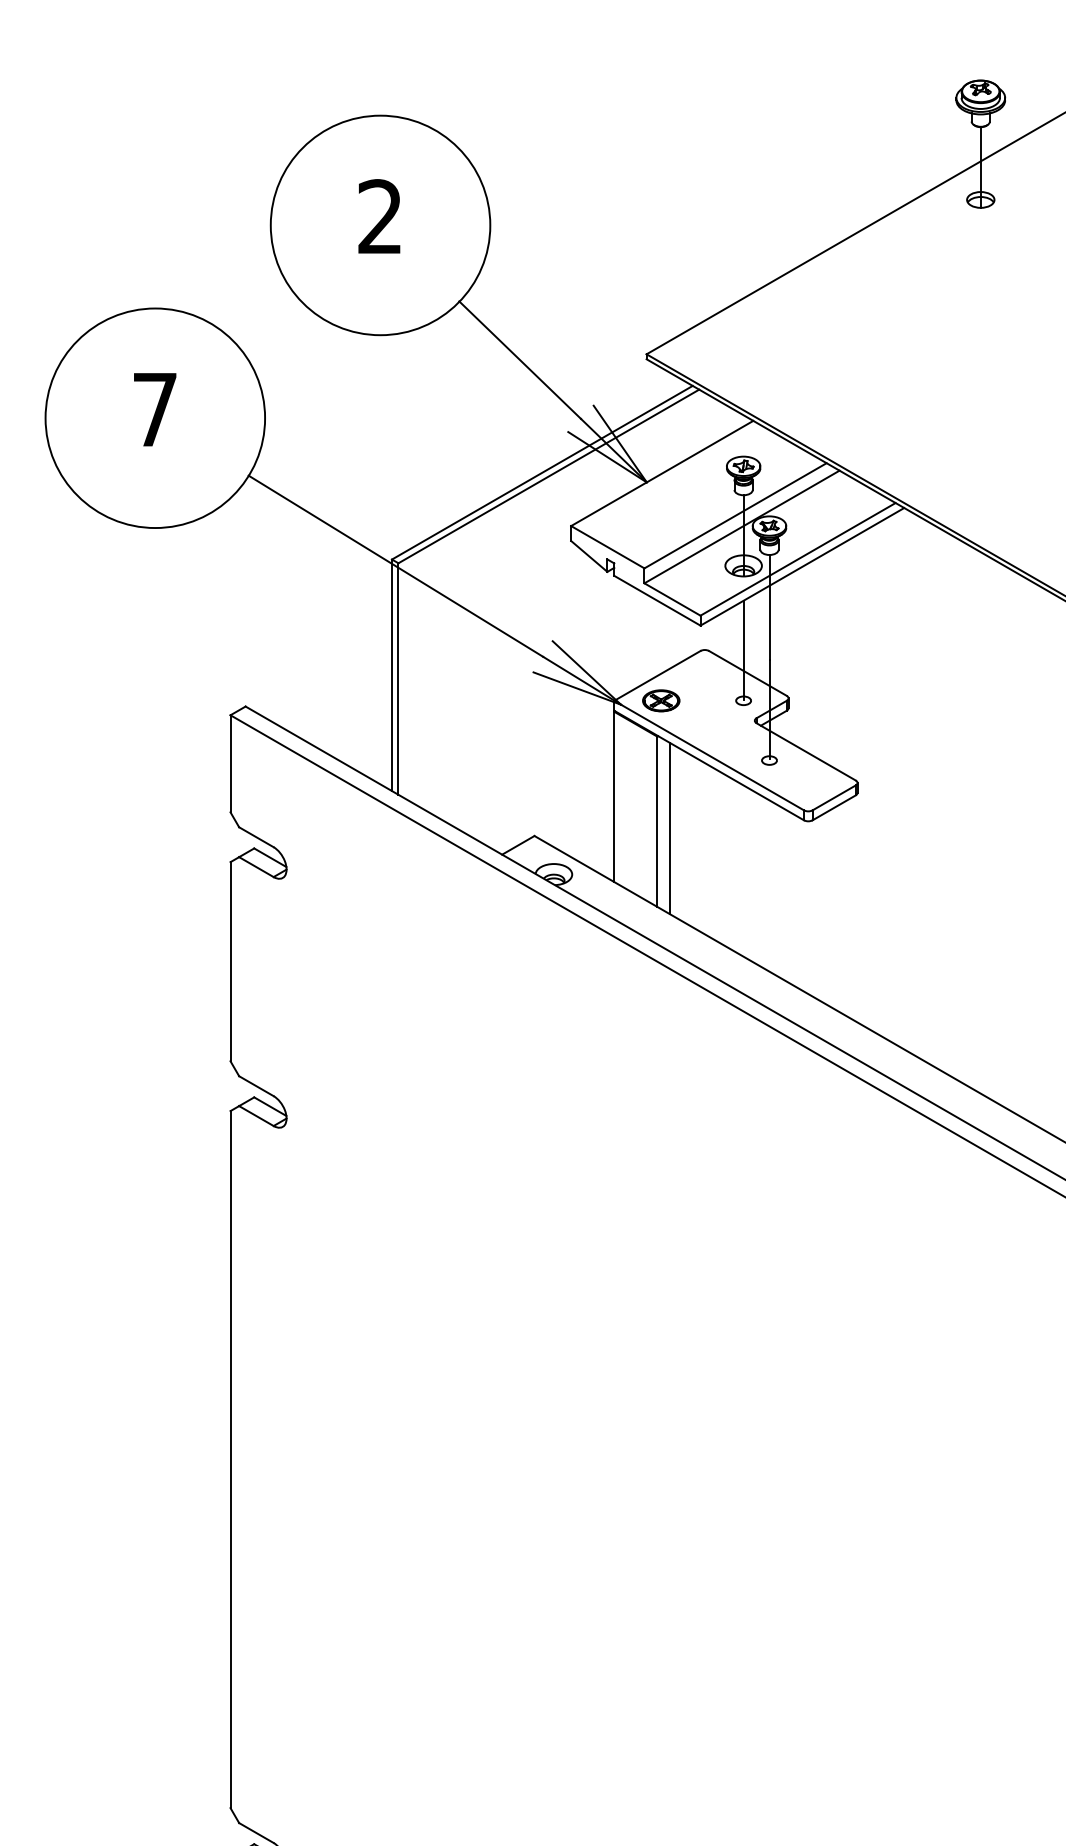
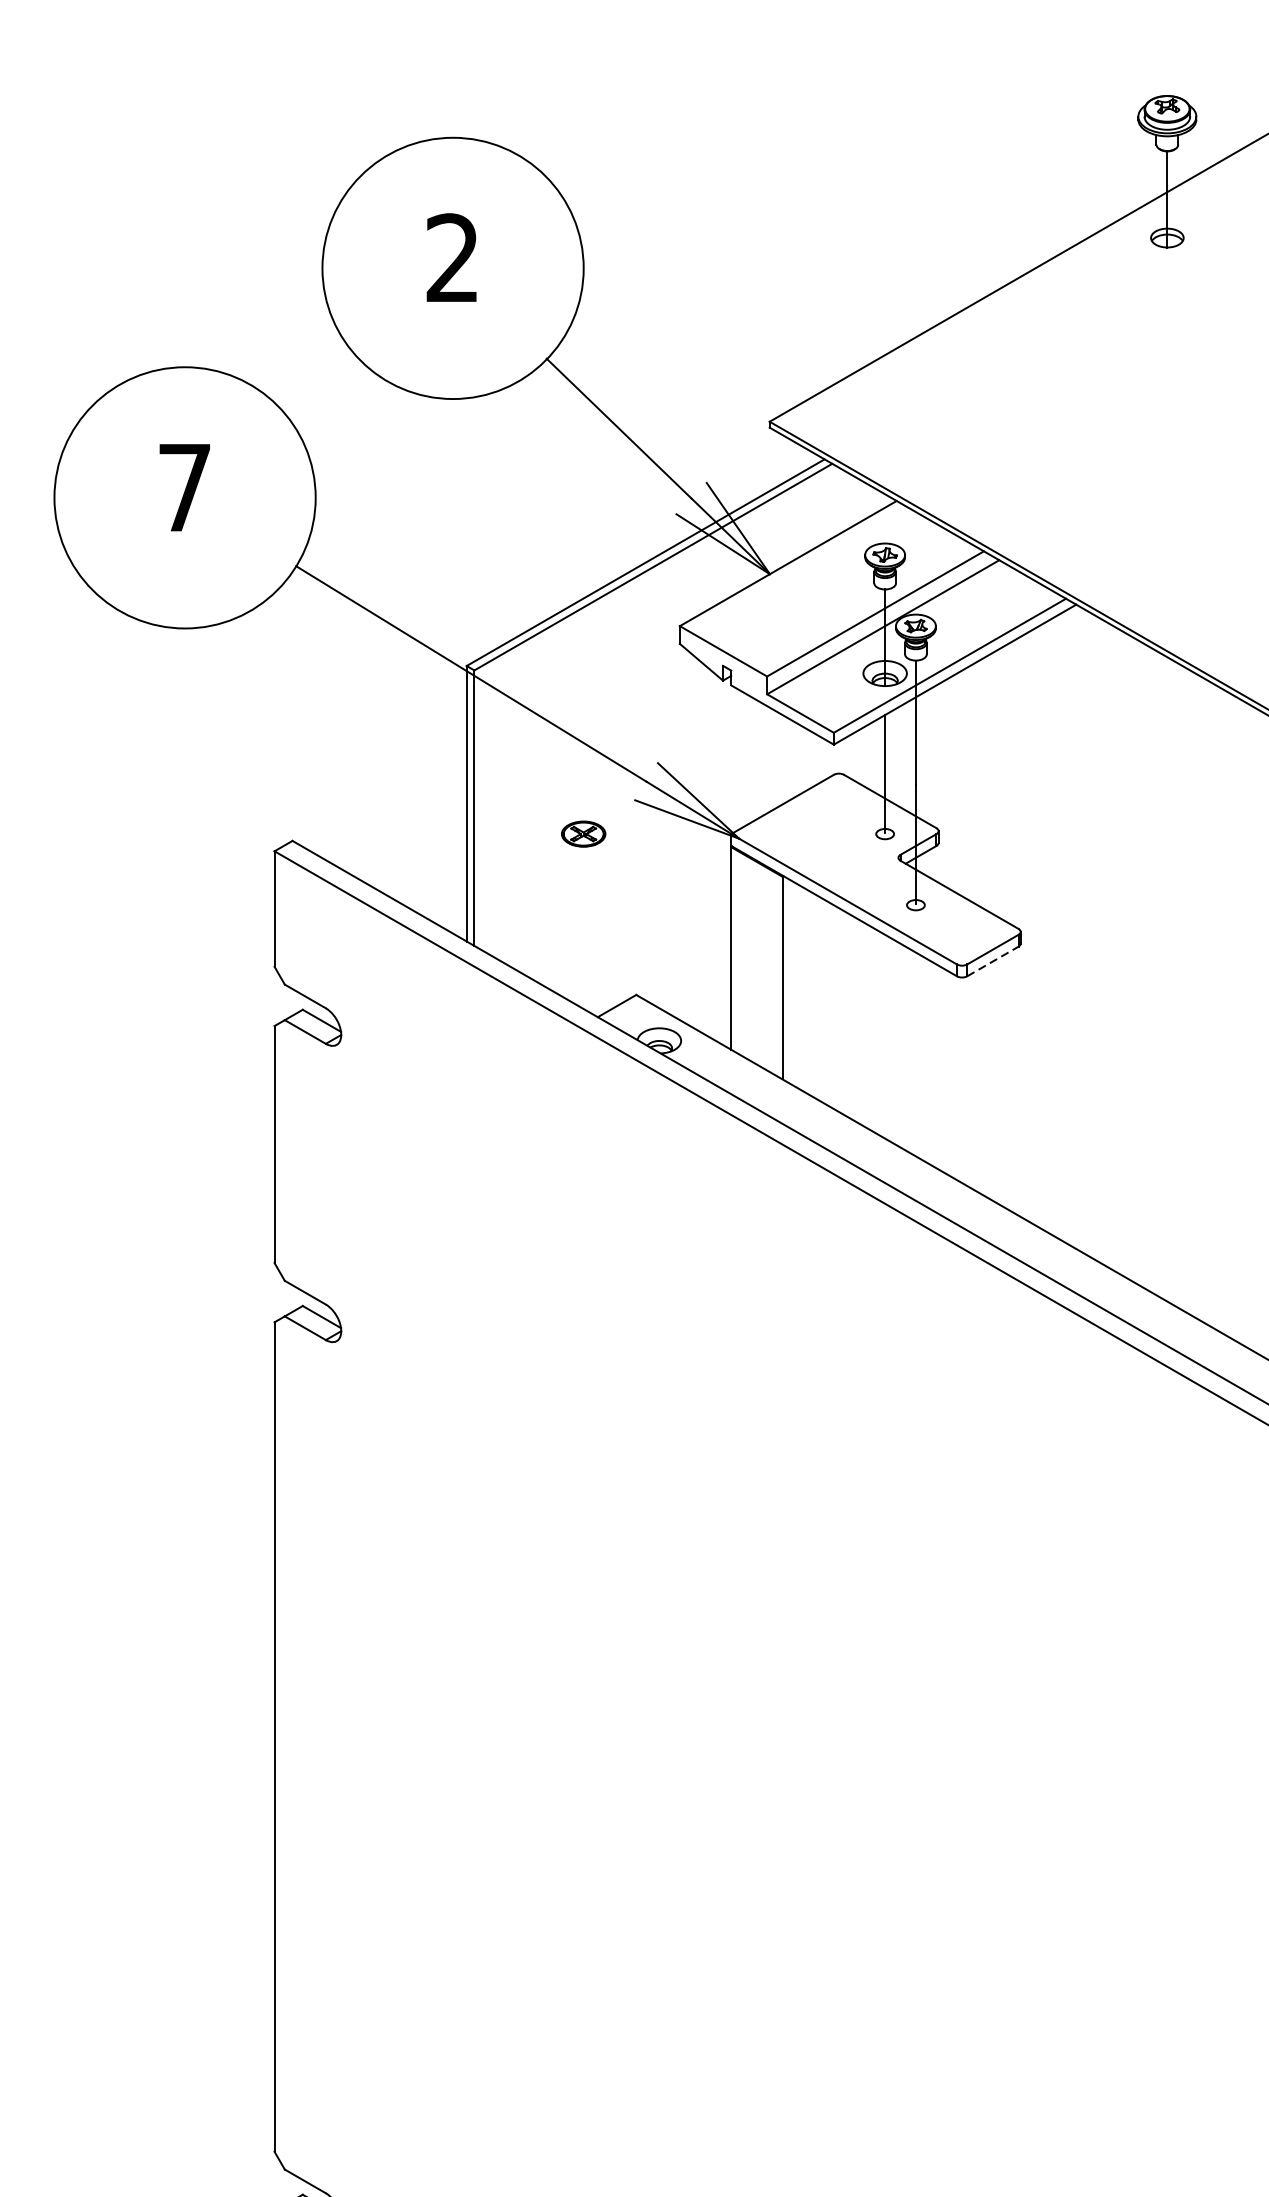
part: (661, 700) -> (583, 833), moved
line: (834, 807) -> (993, 961), solid -> dashed
line: (670, 828) -> (798, 986), removed

